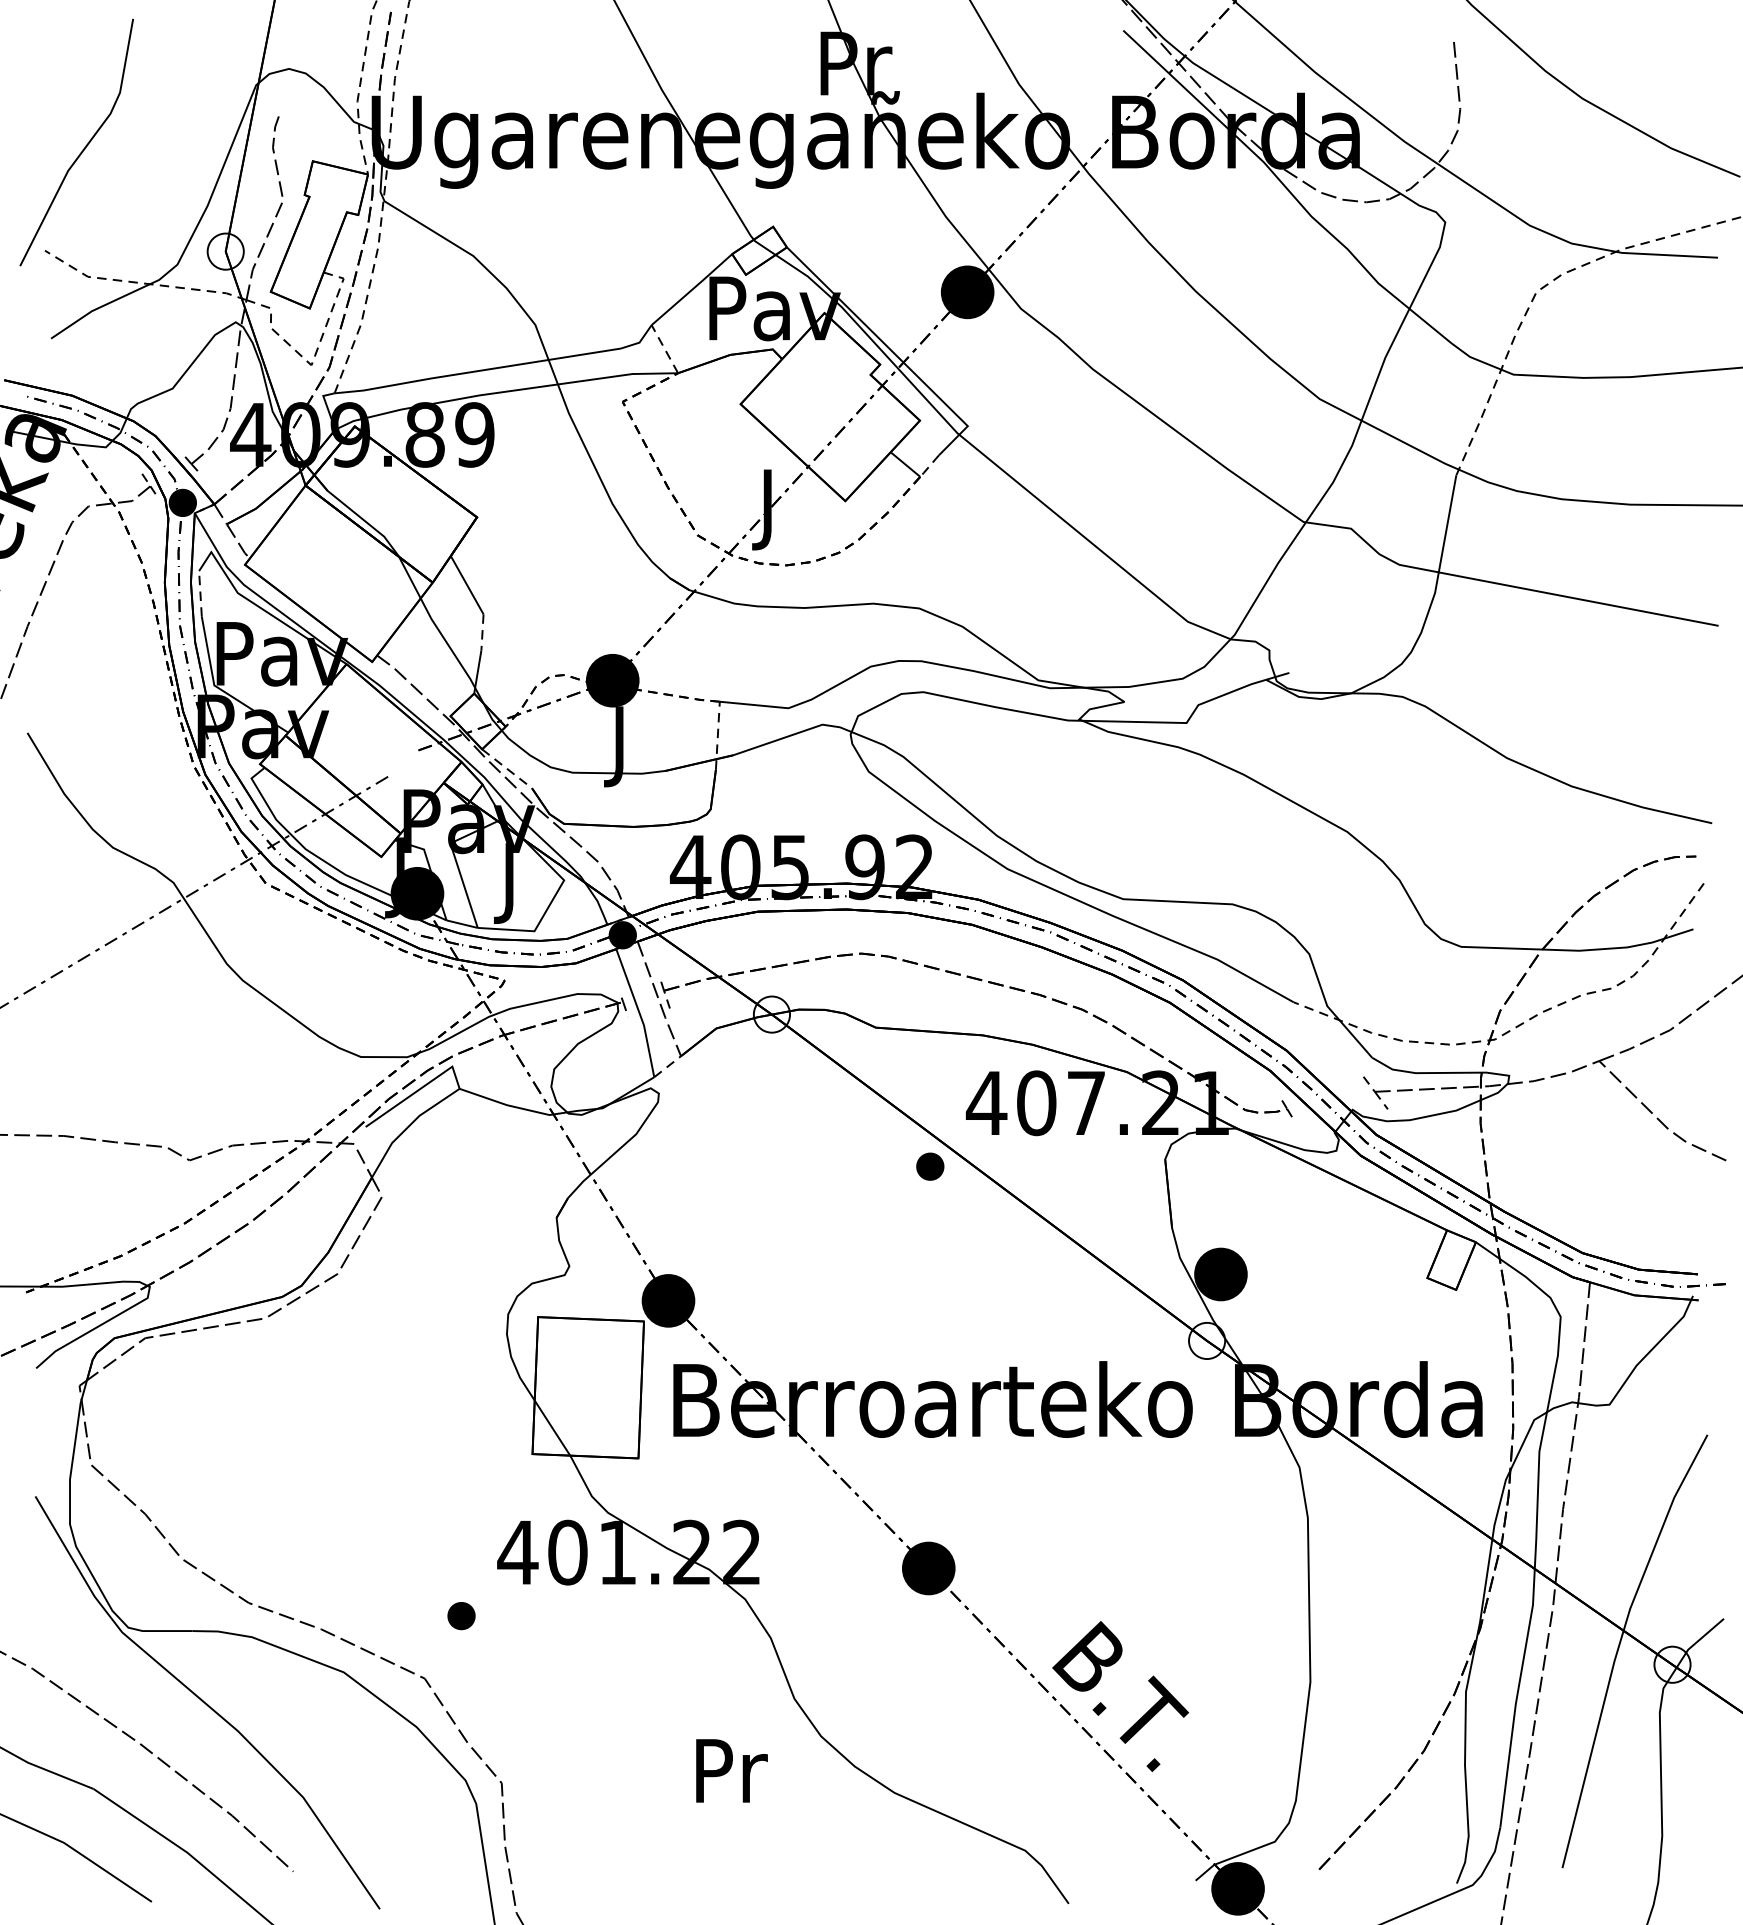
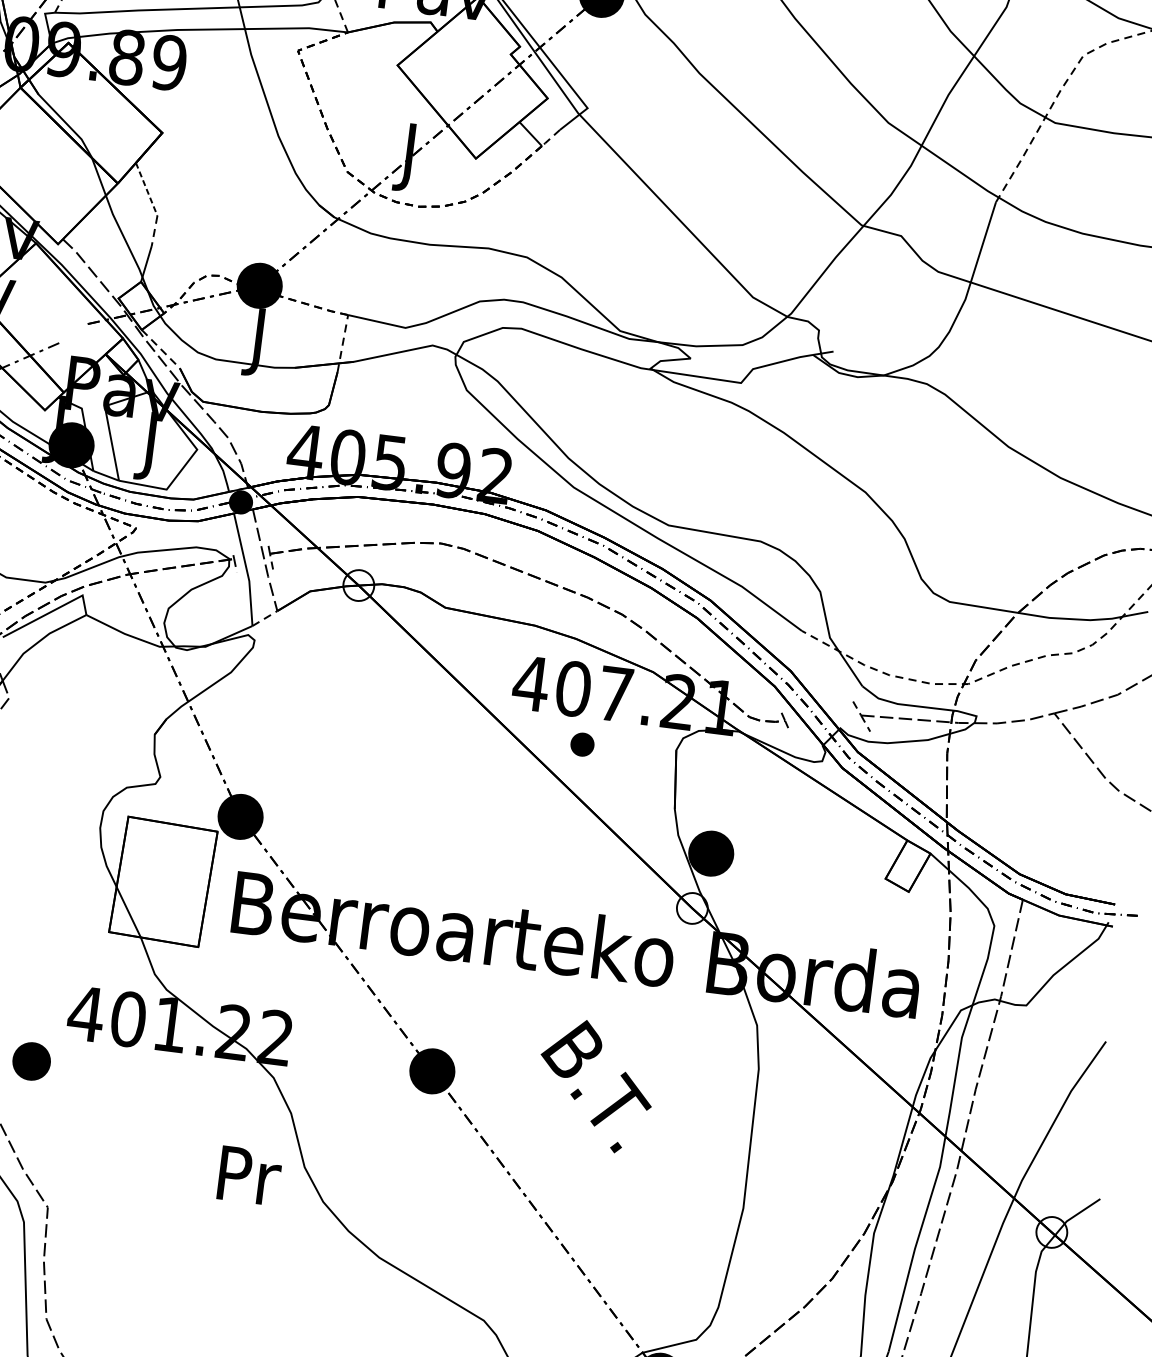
line: (467, 585) -> (146, 189), solid -> dashed
part: (930, 1166) -> (582, 744), moved
part: (461, 1616) -> (31, 1062), size x1.6
text: (1120, 1696) -> (595, 1085), moved
text: (731, 1770) -> (249, 1175), moved

